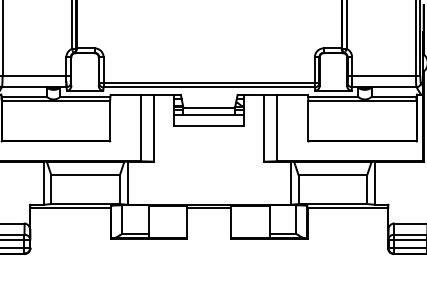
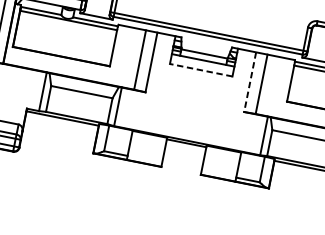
line: (209, 125) -> (201, 69), solid -> dashed
line: (264, 128) -> (250, 82), solid -> dashed

